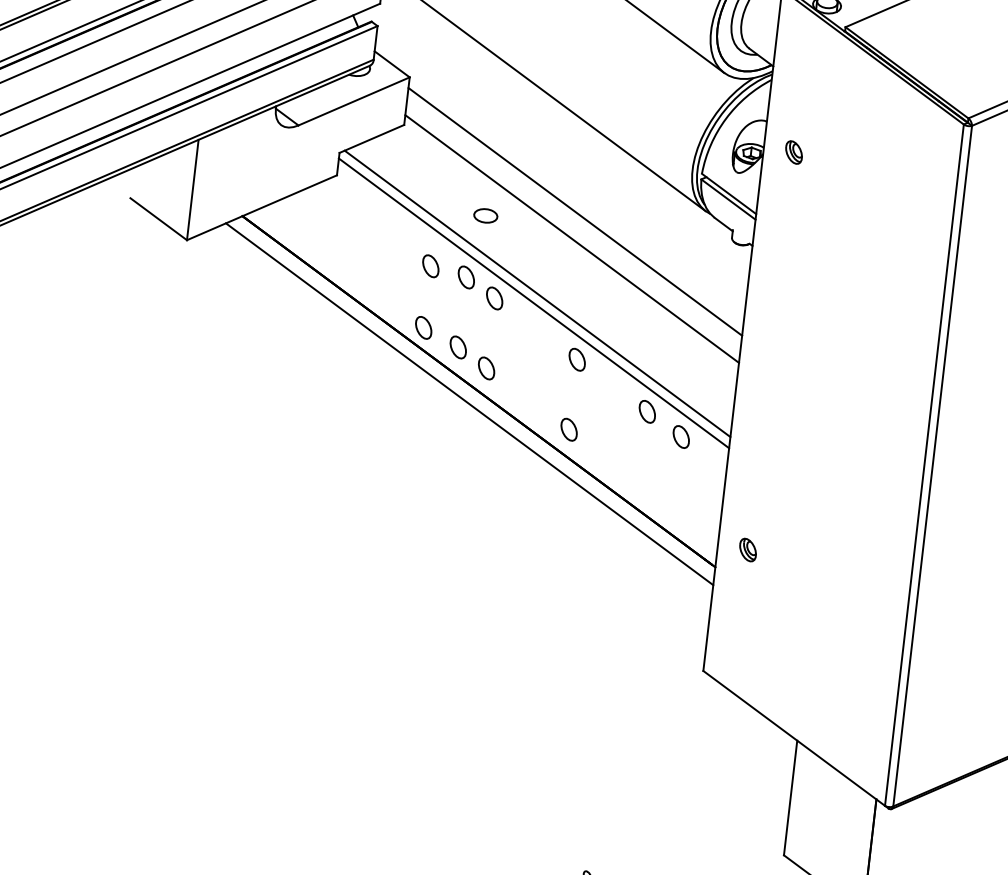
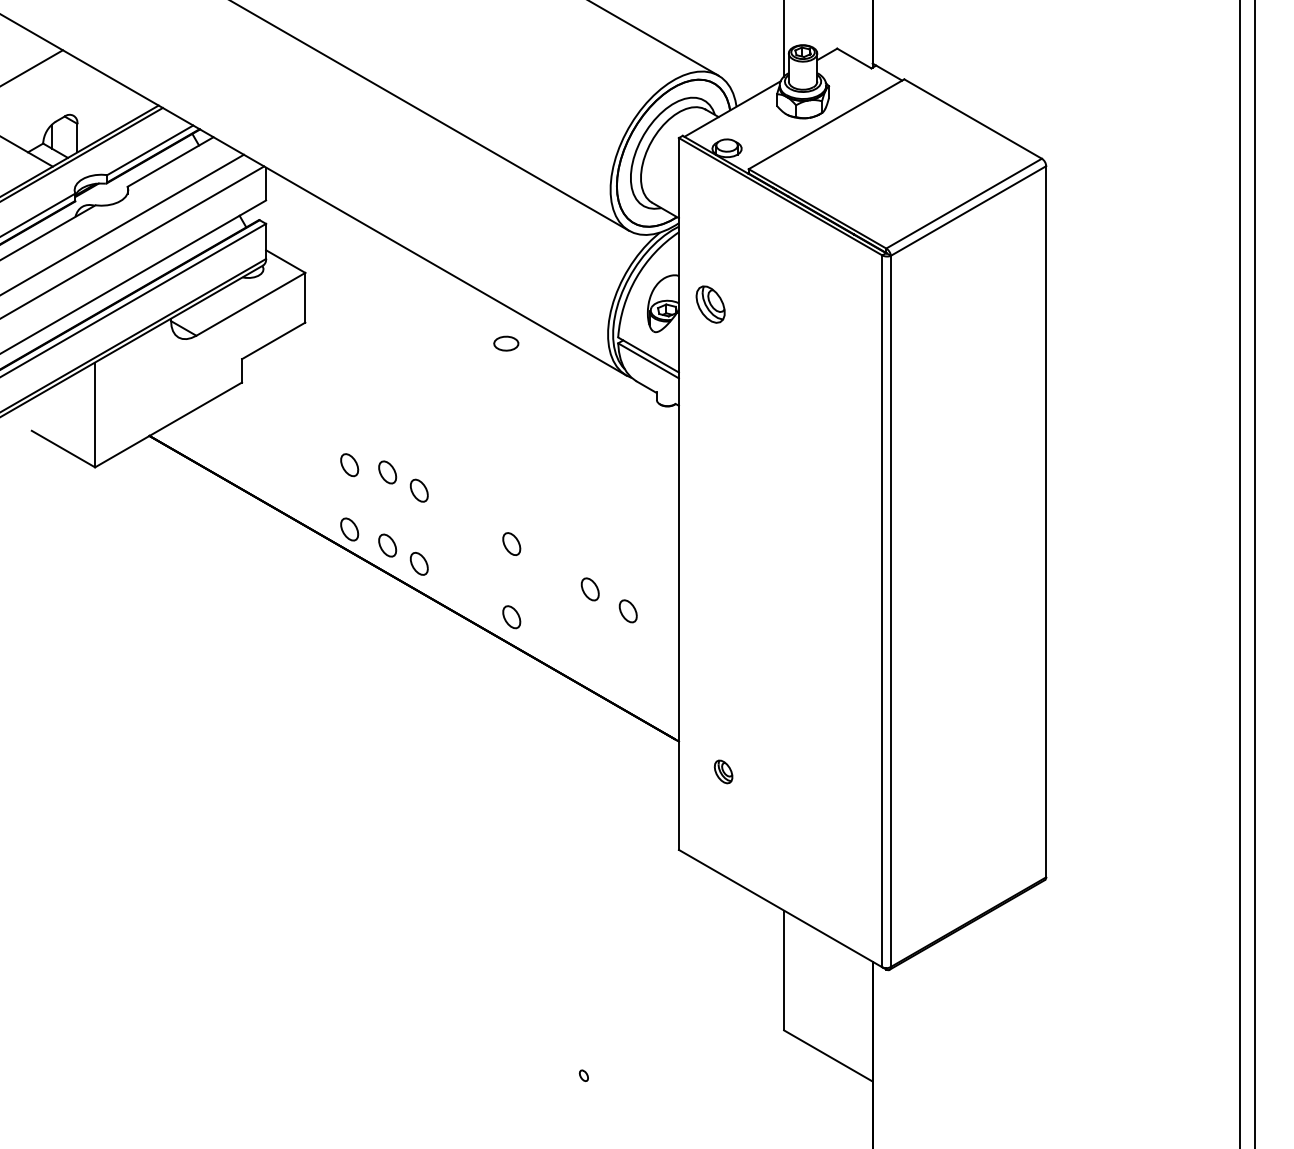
part: (793, 152) -> (710, 304), size x1.6
line: (574, 211) -> (491, 391), removed
part: (485, 215) -> (506, 343), moved
line: (571, 239) -> (491, 420), removed
line: (537, 293) -> (462, 480), removed
line: (534, 303) -> (460, 491), removed
line: (469, 403) -> (405, 602), removed
part: (748, 549) -> (723, 771), moved

